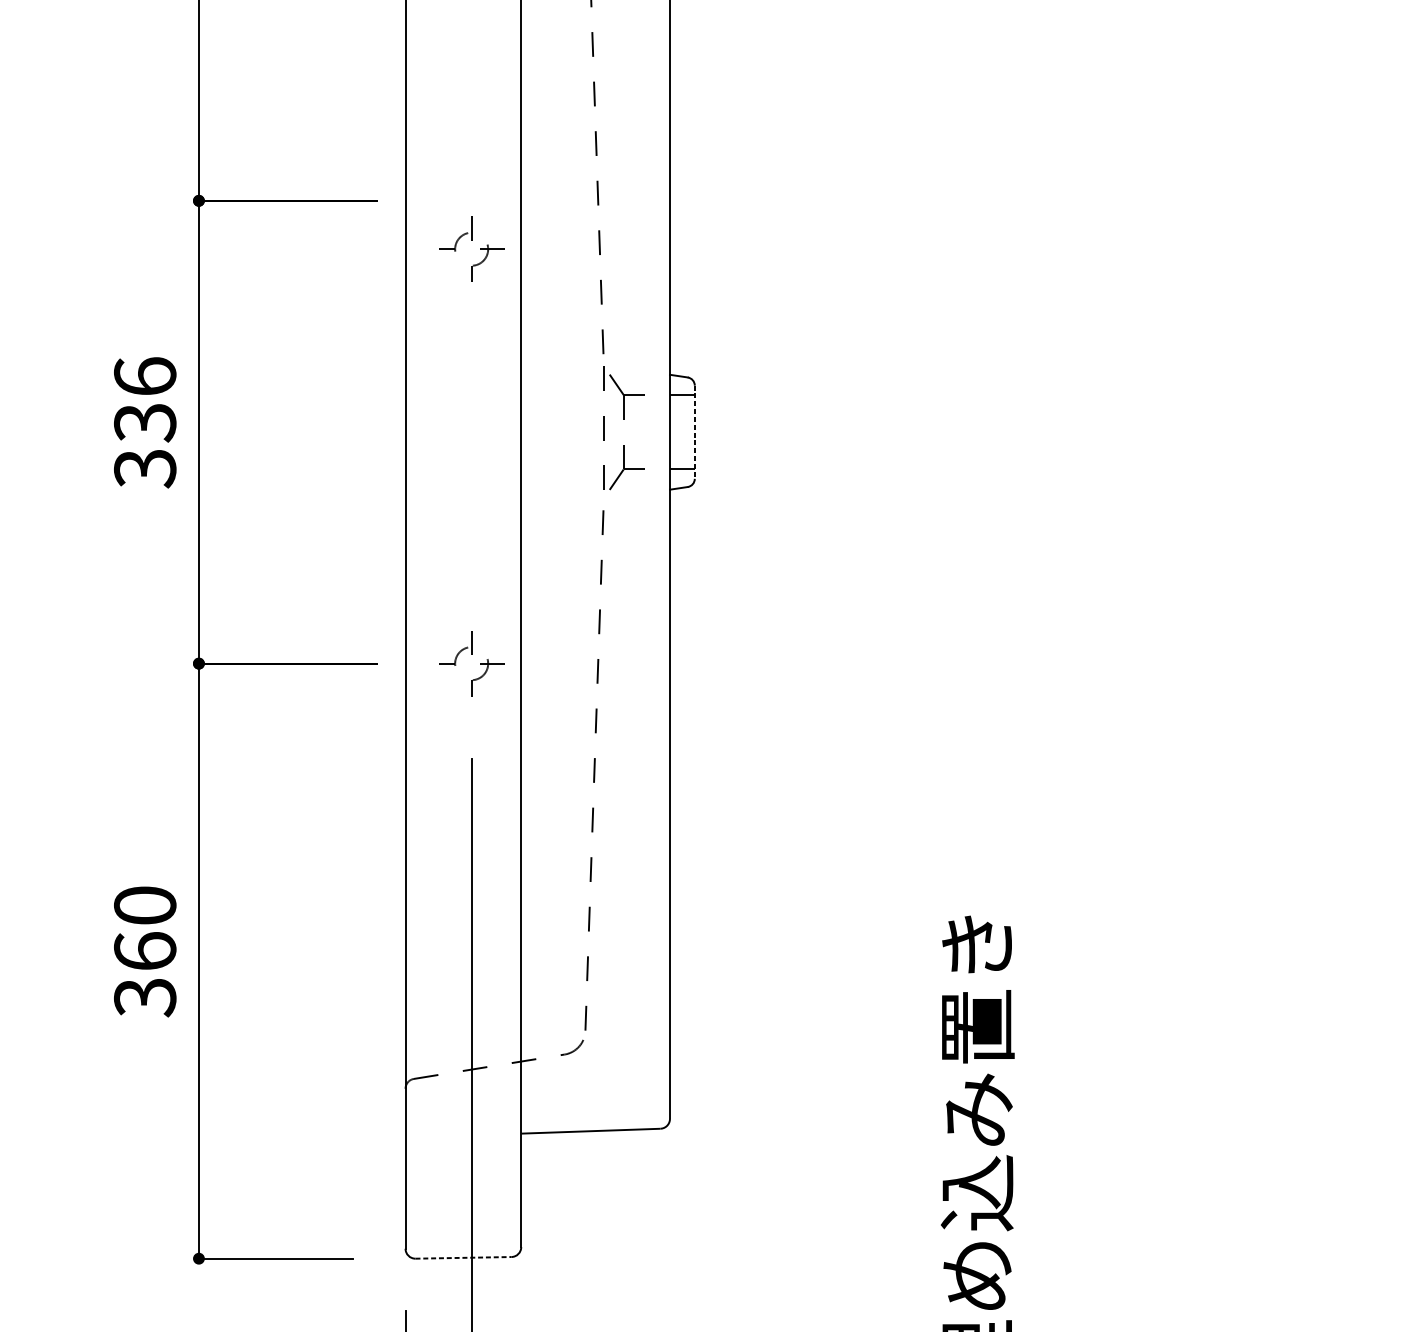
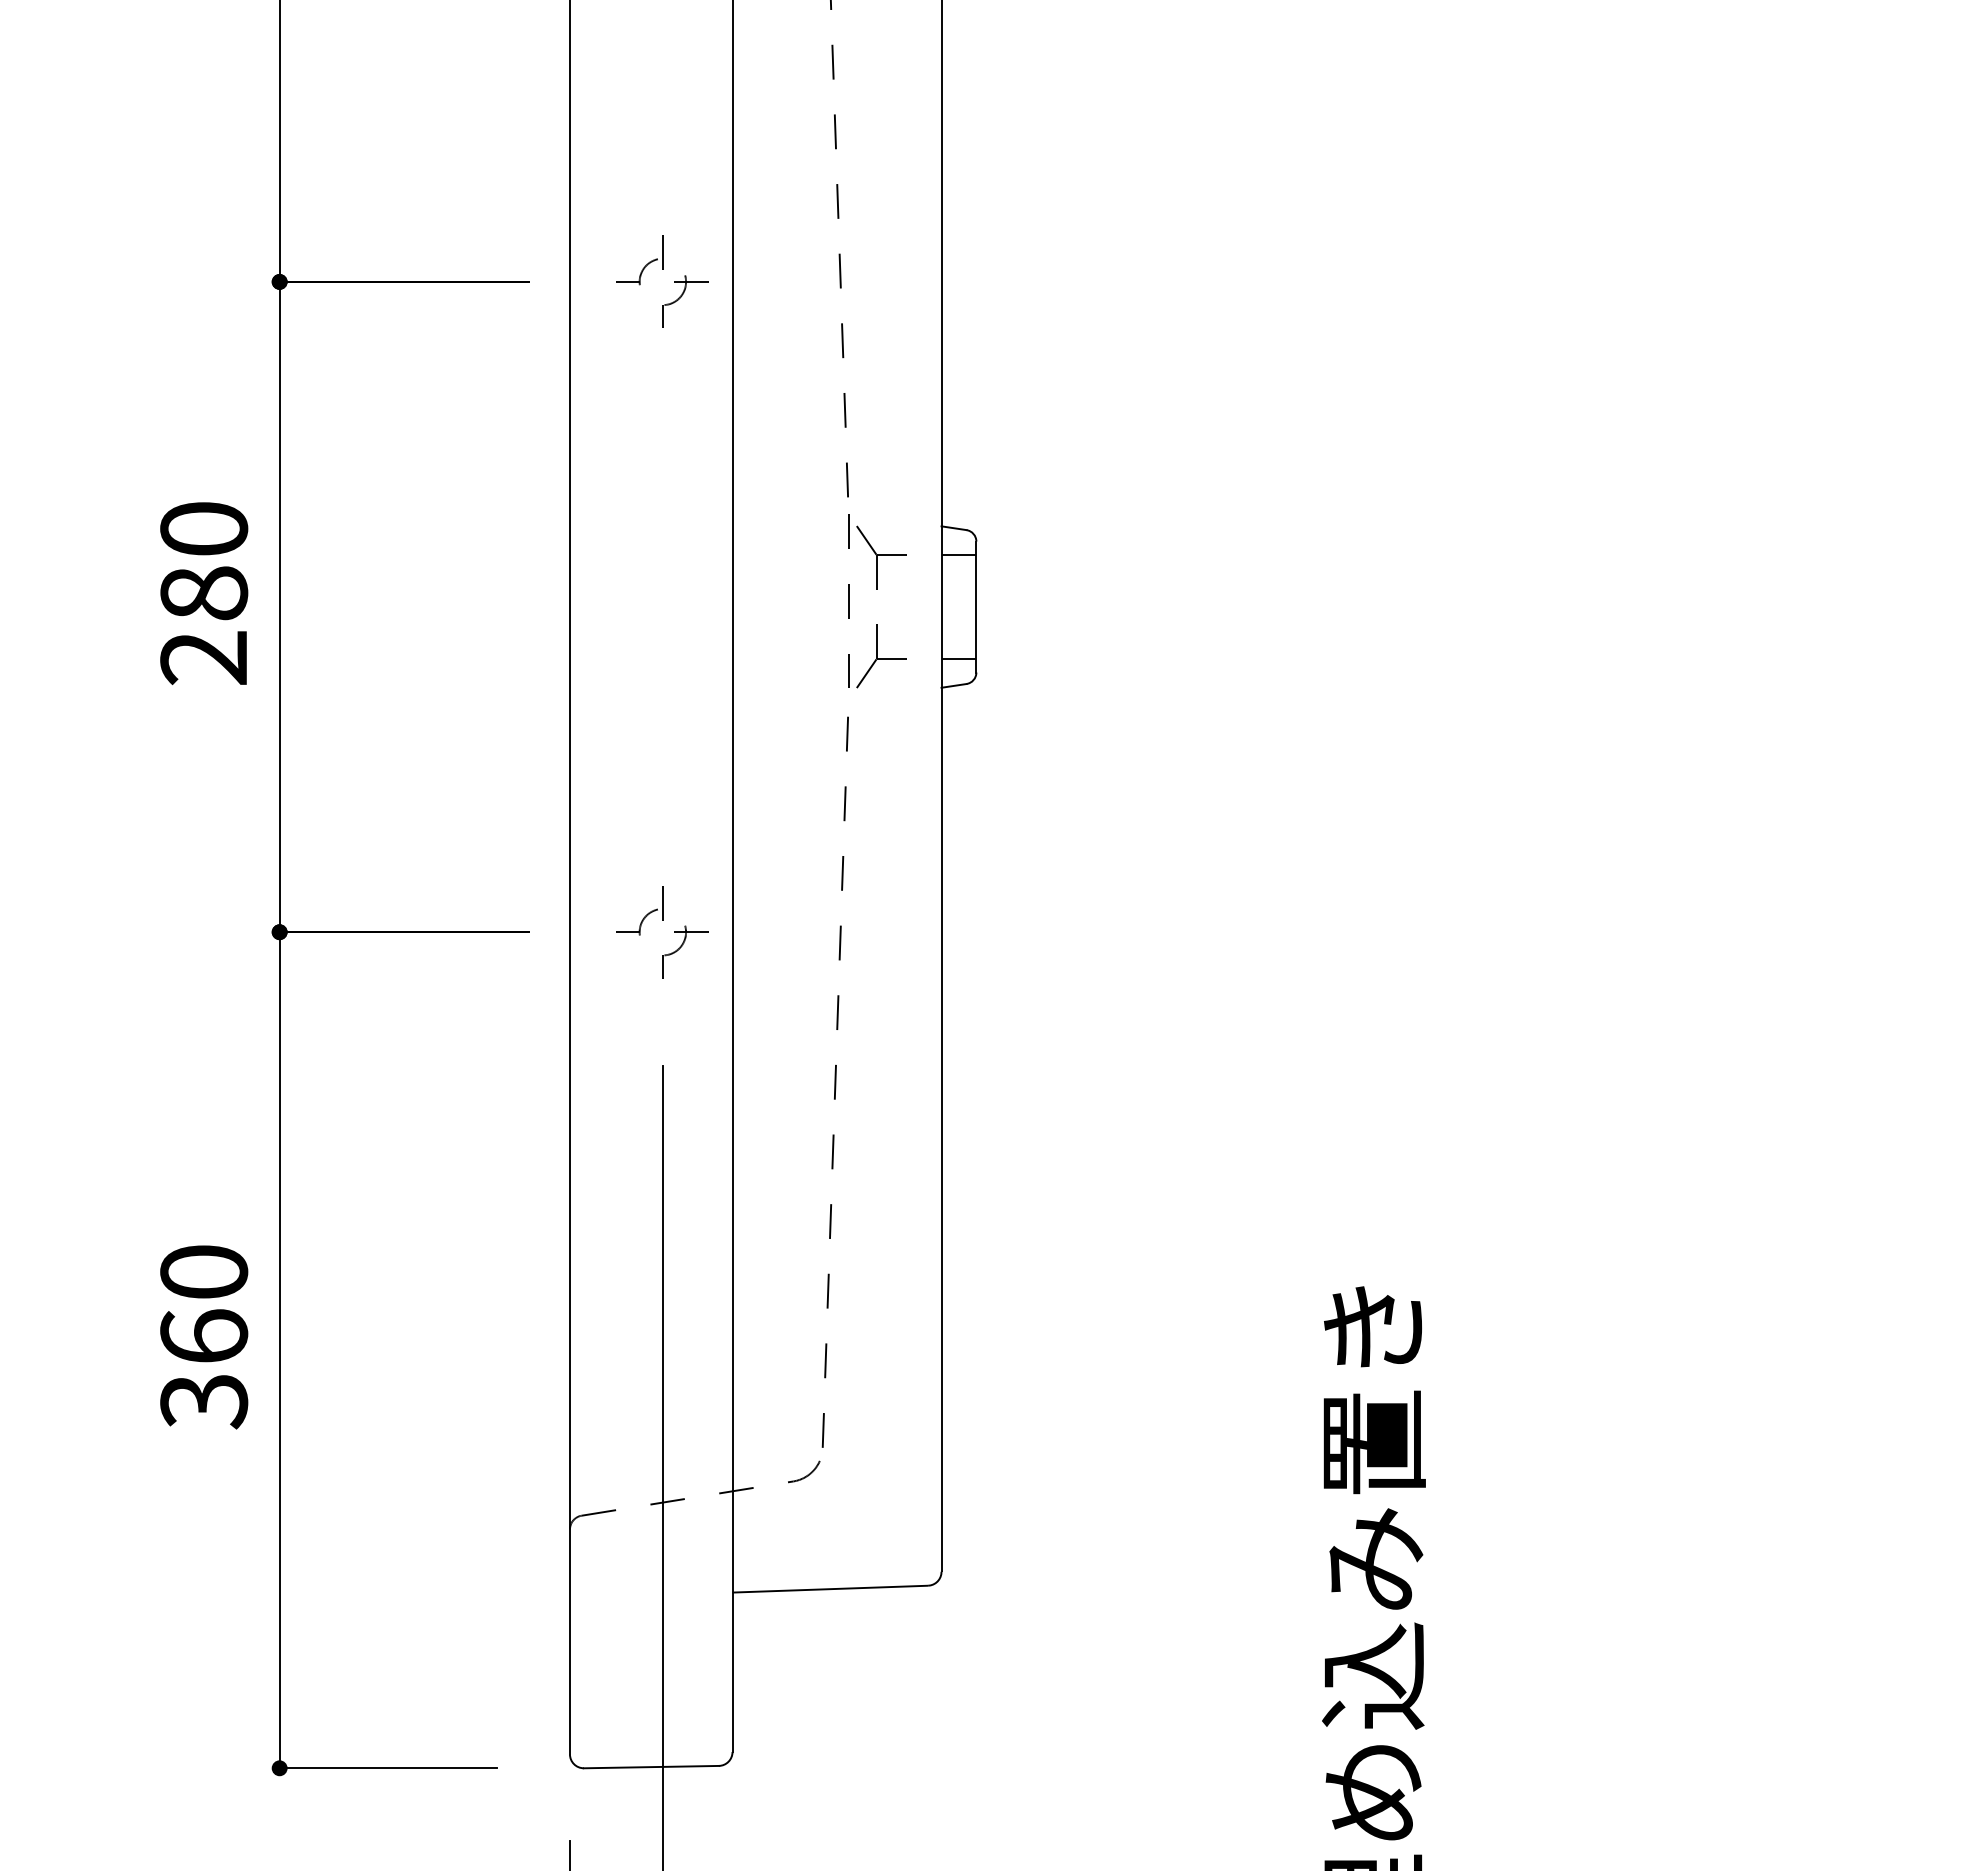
part: (471, 240) -> (662, 269), moved
text: (145, 422) -> (204, 593), 336 -> 280
line: (694, 432) -> (976, 607), dashed -> solid
line: (463, 1258) -> (651, 1767), dashed -> solid

